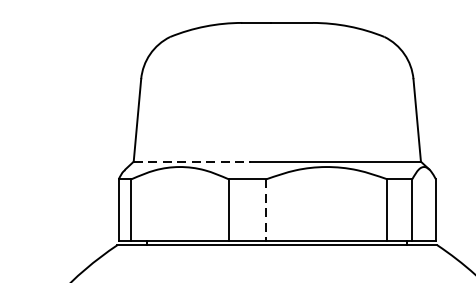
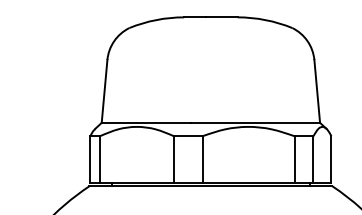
line: (192, 161) -> (146, 122), dashed -> solid
line: (266, 211) -> (202, 160), dashed -> solid

